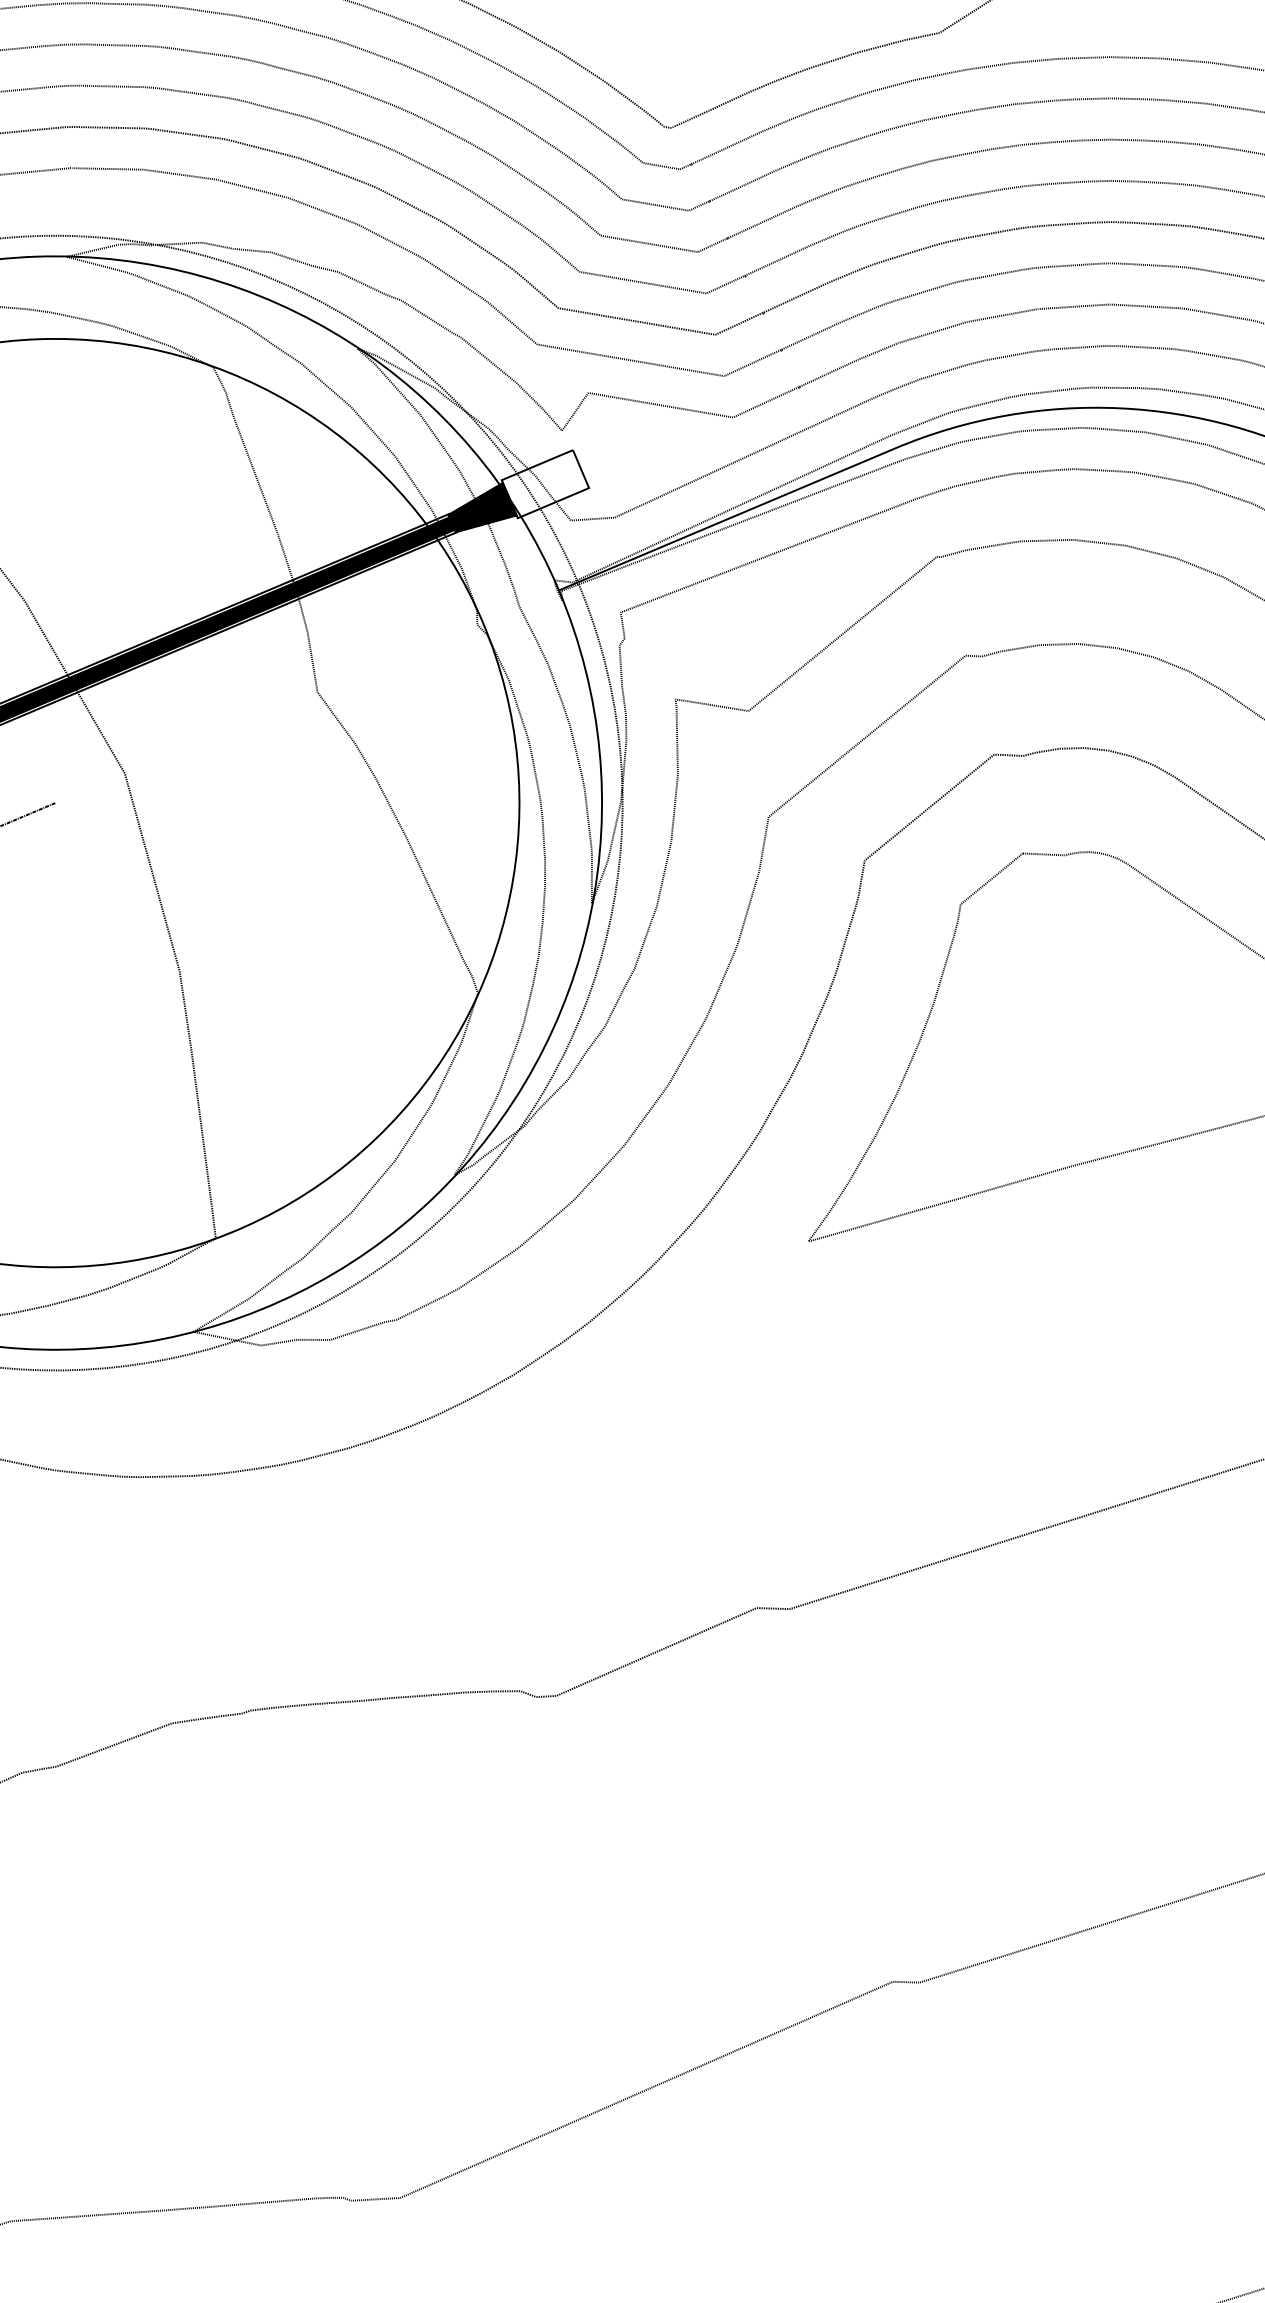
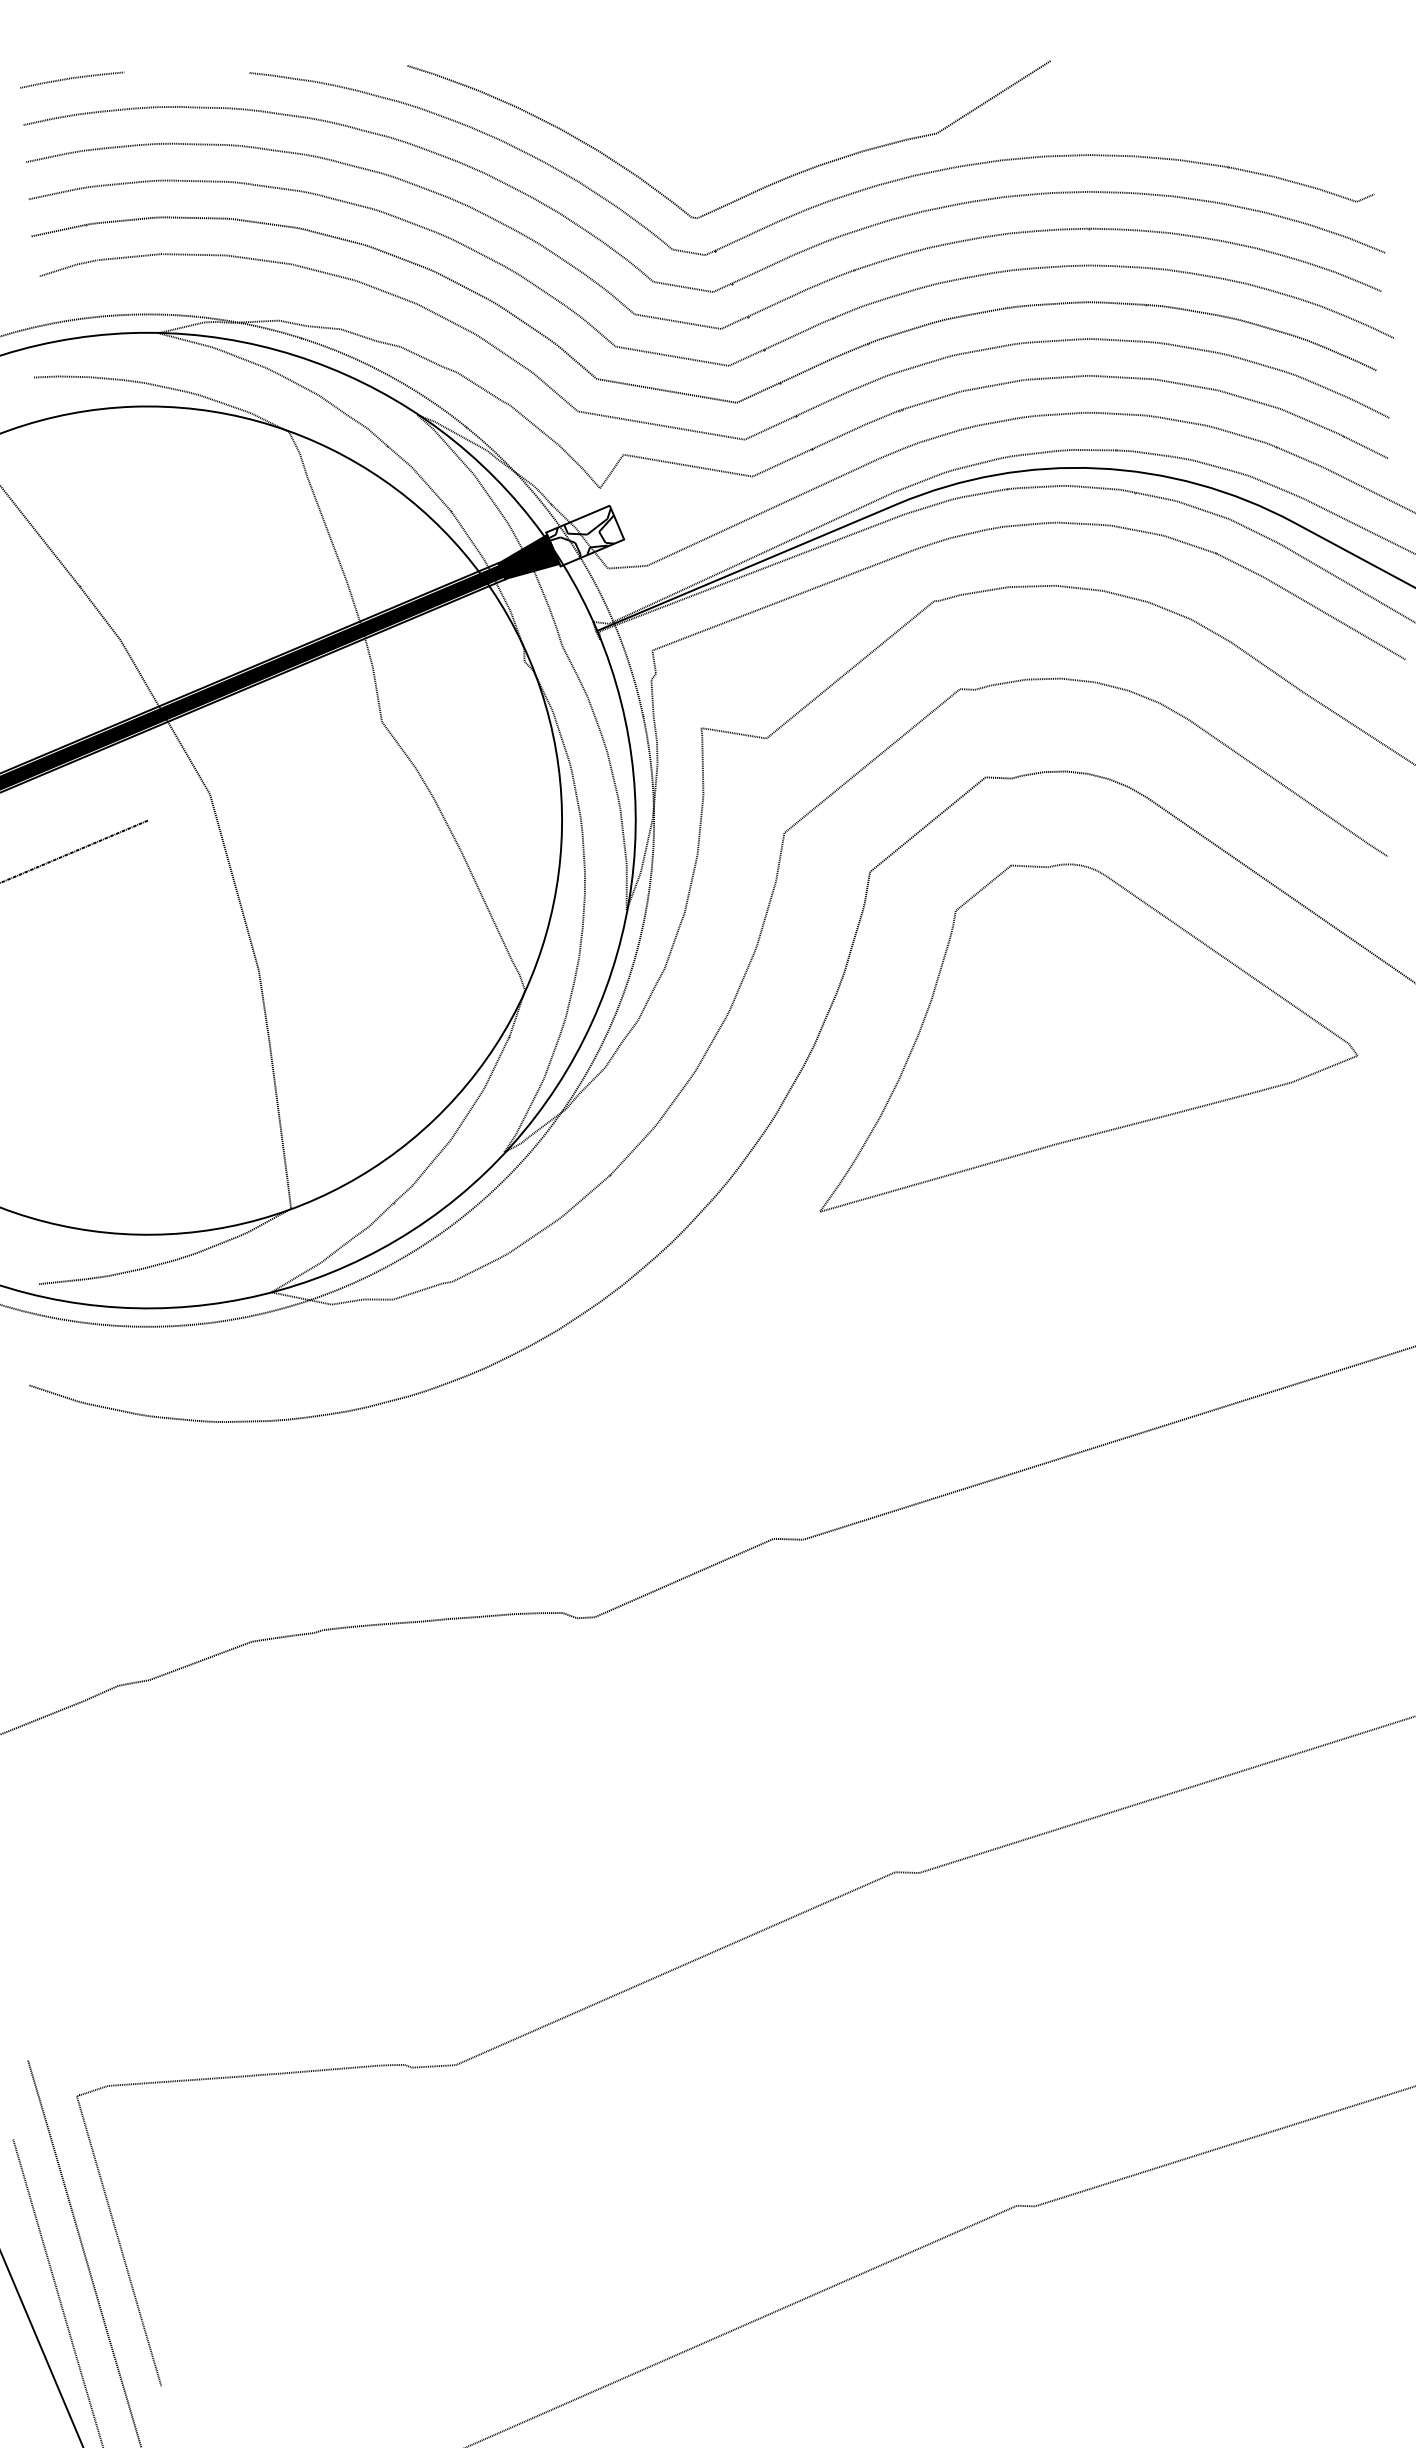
hatch: (541, 481) -> (581, 533), added

